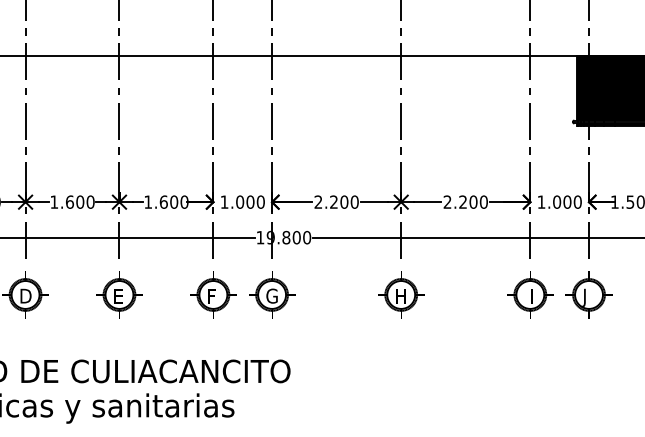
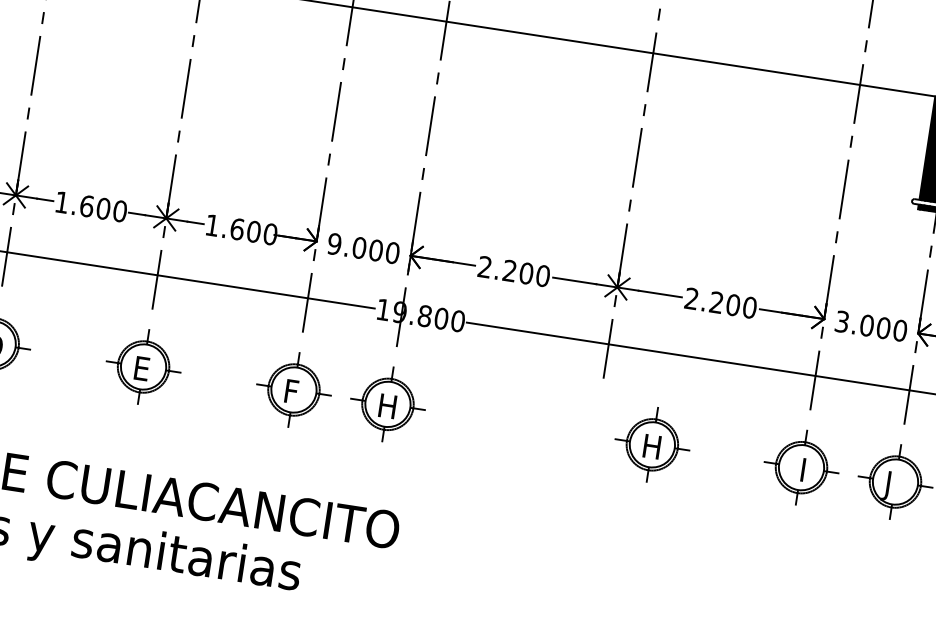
text: (224, 201) -> (334, 243), 1.000 -> 9.000
text: (541, 201) -> (842, 320), 1.000 -> 3.000
part: (401, 294) -> (652, 444), moved
text: (271, 295) -> (386, 405), G -> H

